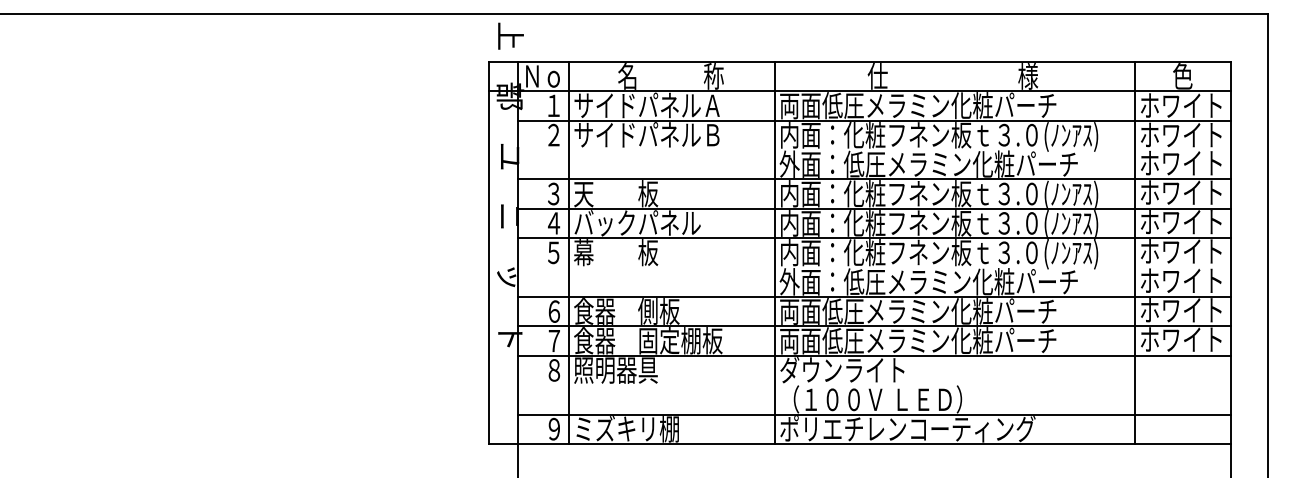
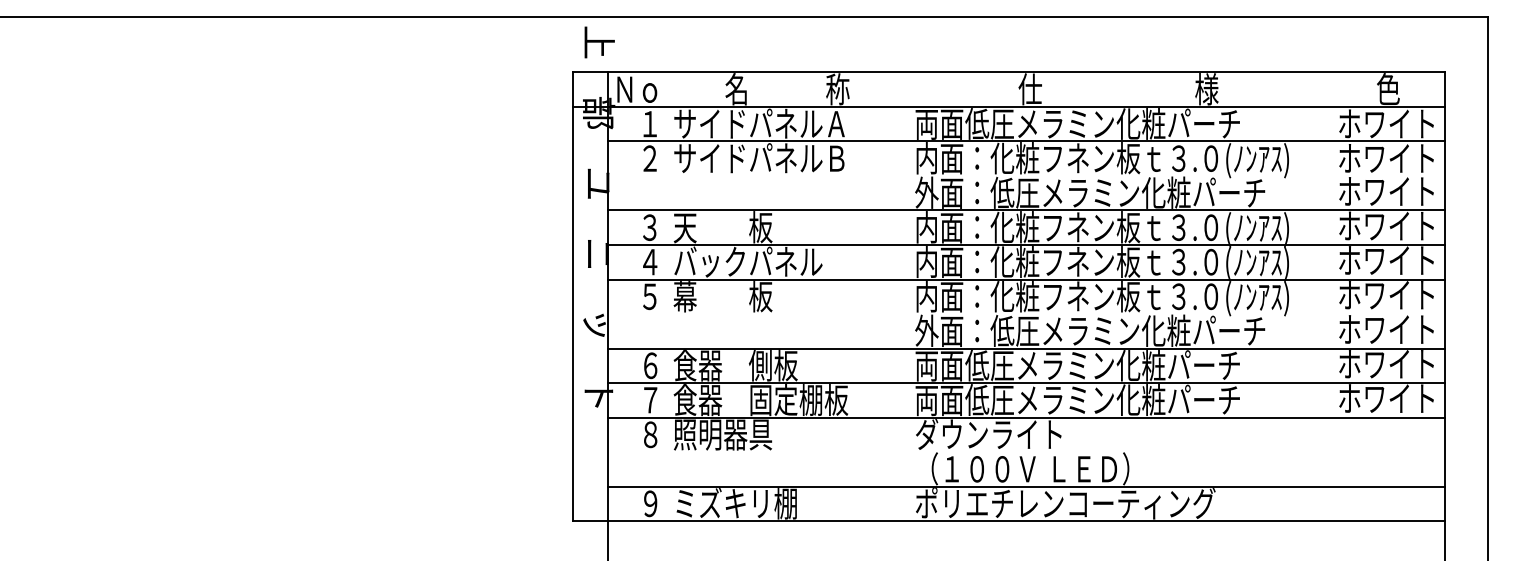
line: (569, 252) -> (668, 296), removed
line: (774, 252) -> (909, 296), removed
line: (1135, 252) -> (1332, 296), removed

